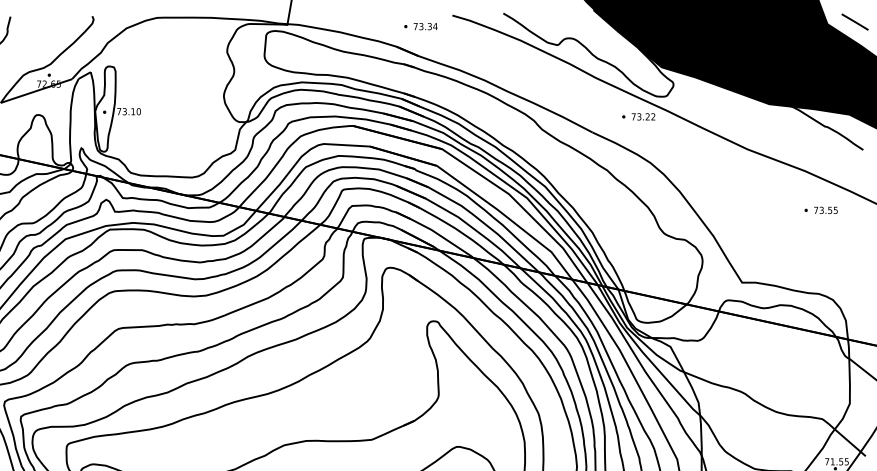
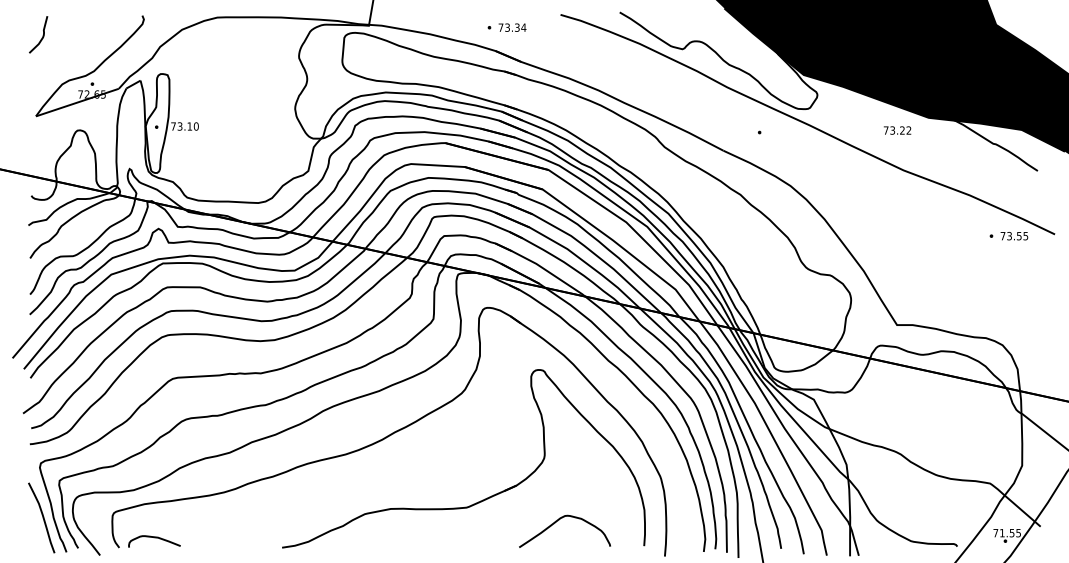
line: (854, 22) -> (1027, 22), removed
part: (420, 26) -> (506, 27), moved
text: (643, 116) -> (897, 130), moved
part: (820, 210) -> (1008, 236), moved

